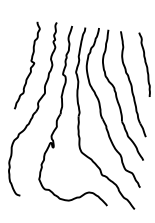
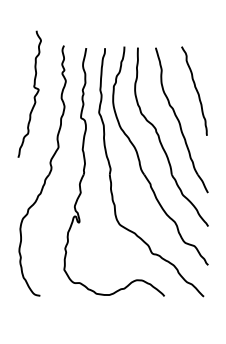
curve: (30, 66) -> (34, 95), moved

